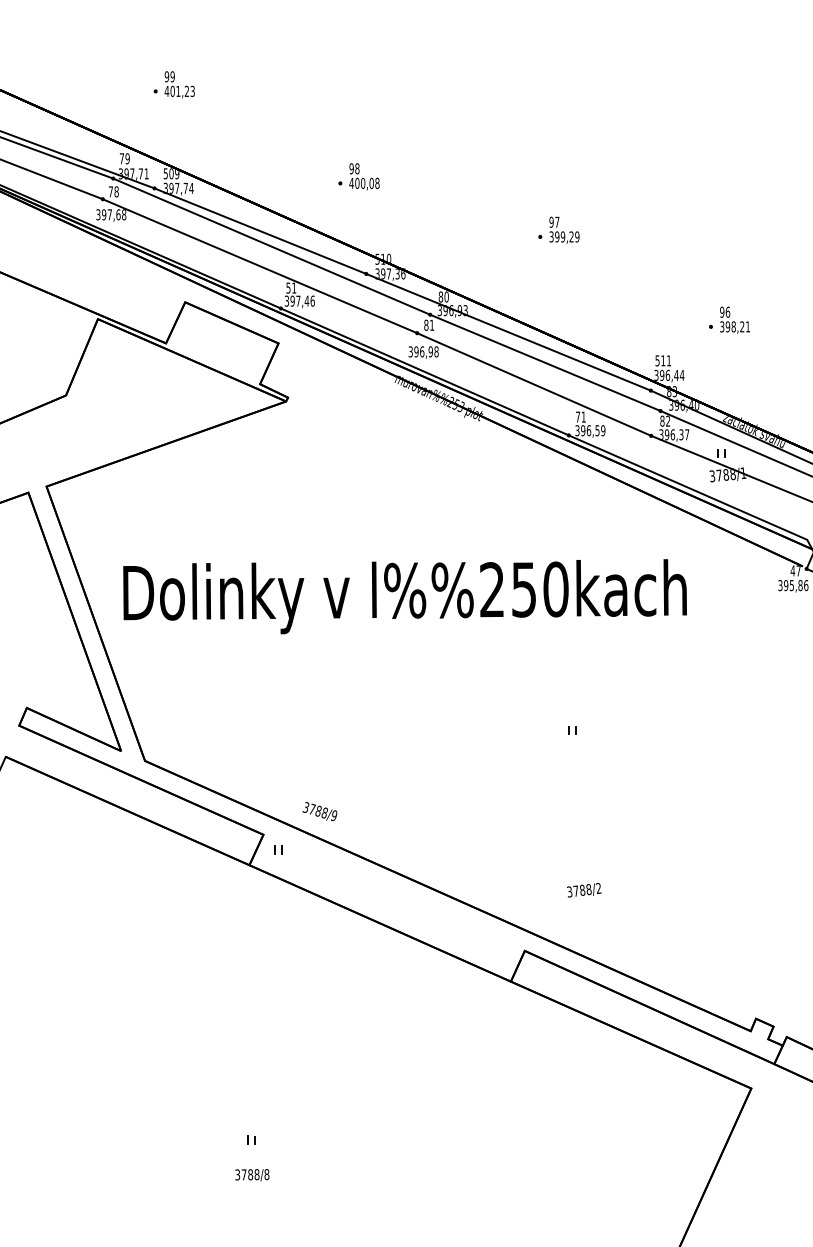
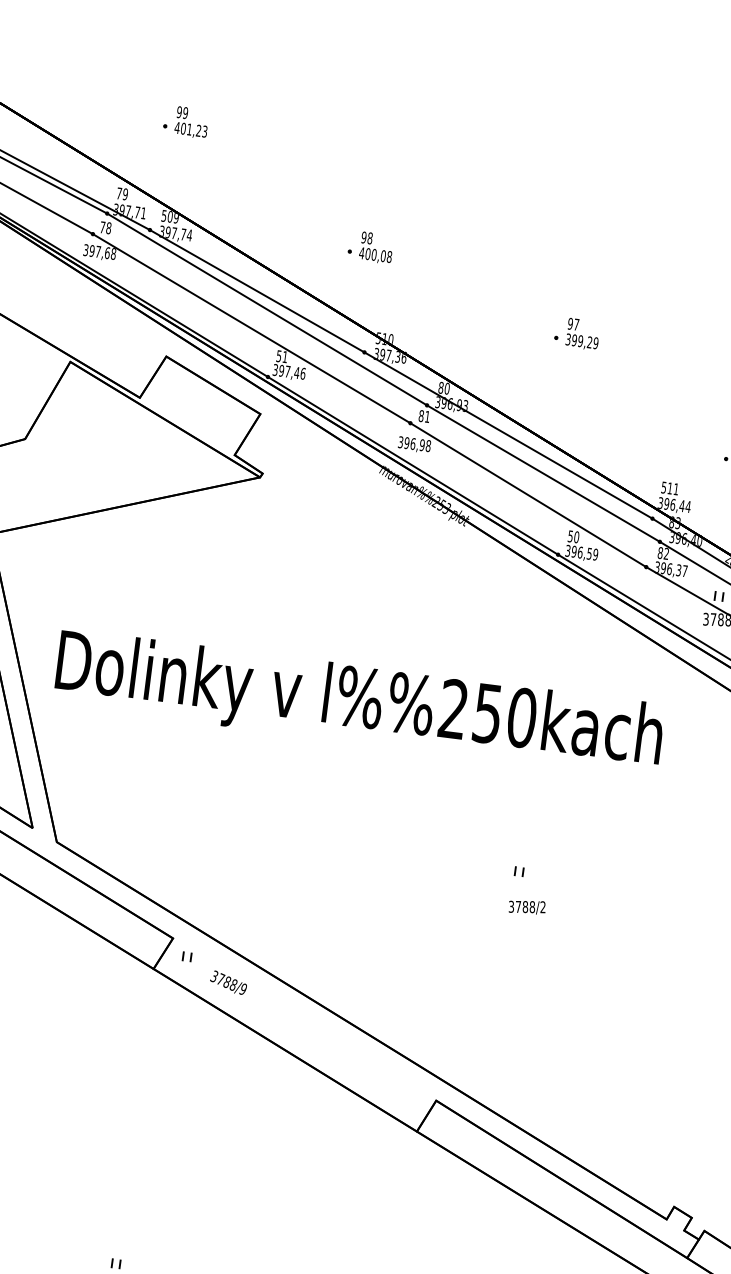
text: (580, 416) -> (573, 536), 71 -> 50
text: (319, 811) -> (228, 982), moved
text: (584, 890) -> (527, 907), moved

